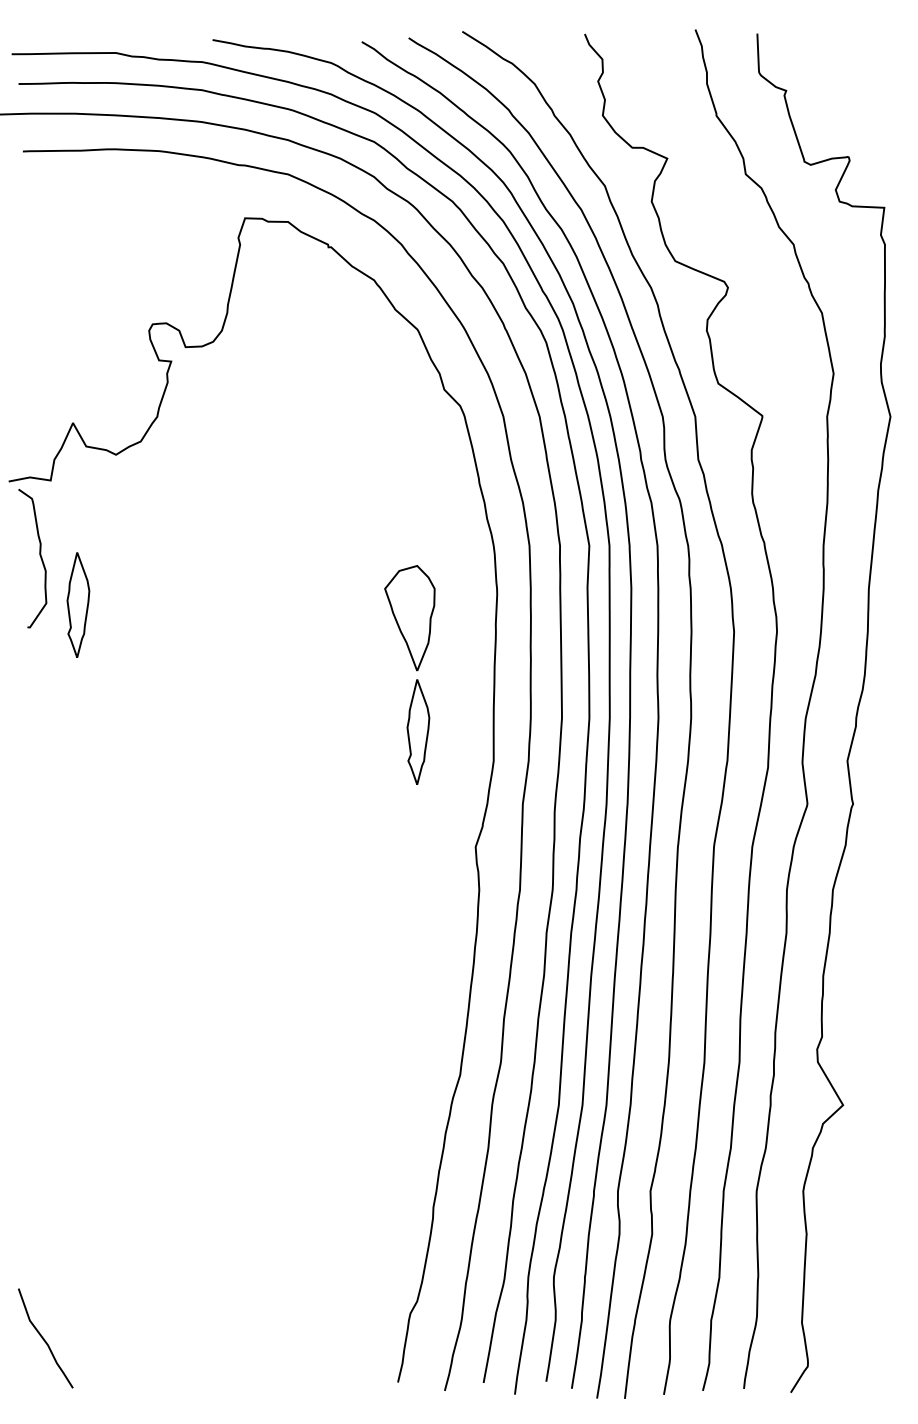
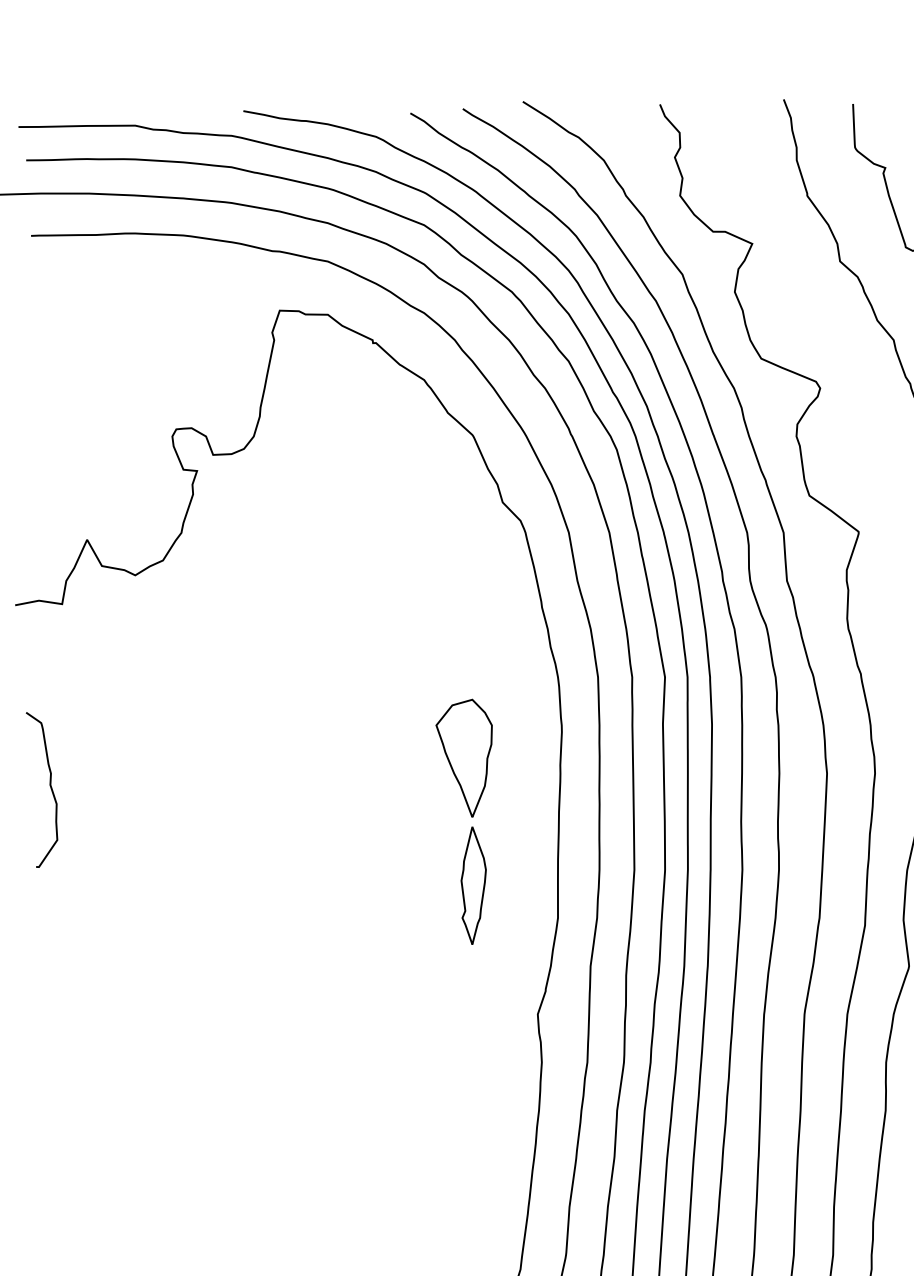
curve: (39, 555) -> (49, 786), moved
part: (78, 604) -> (93, 742), removed

